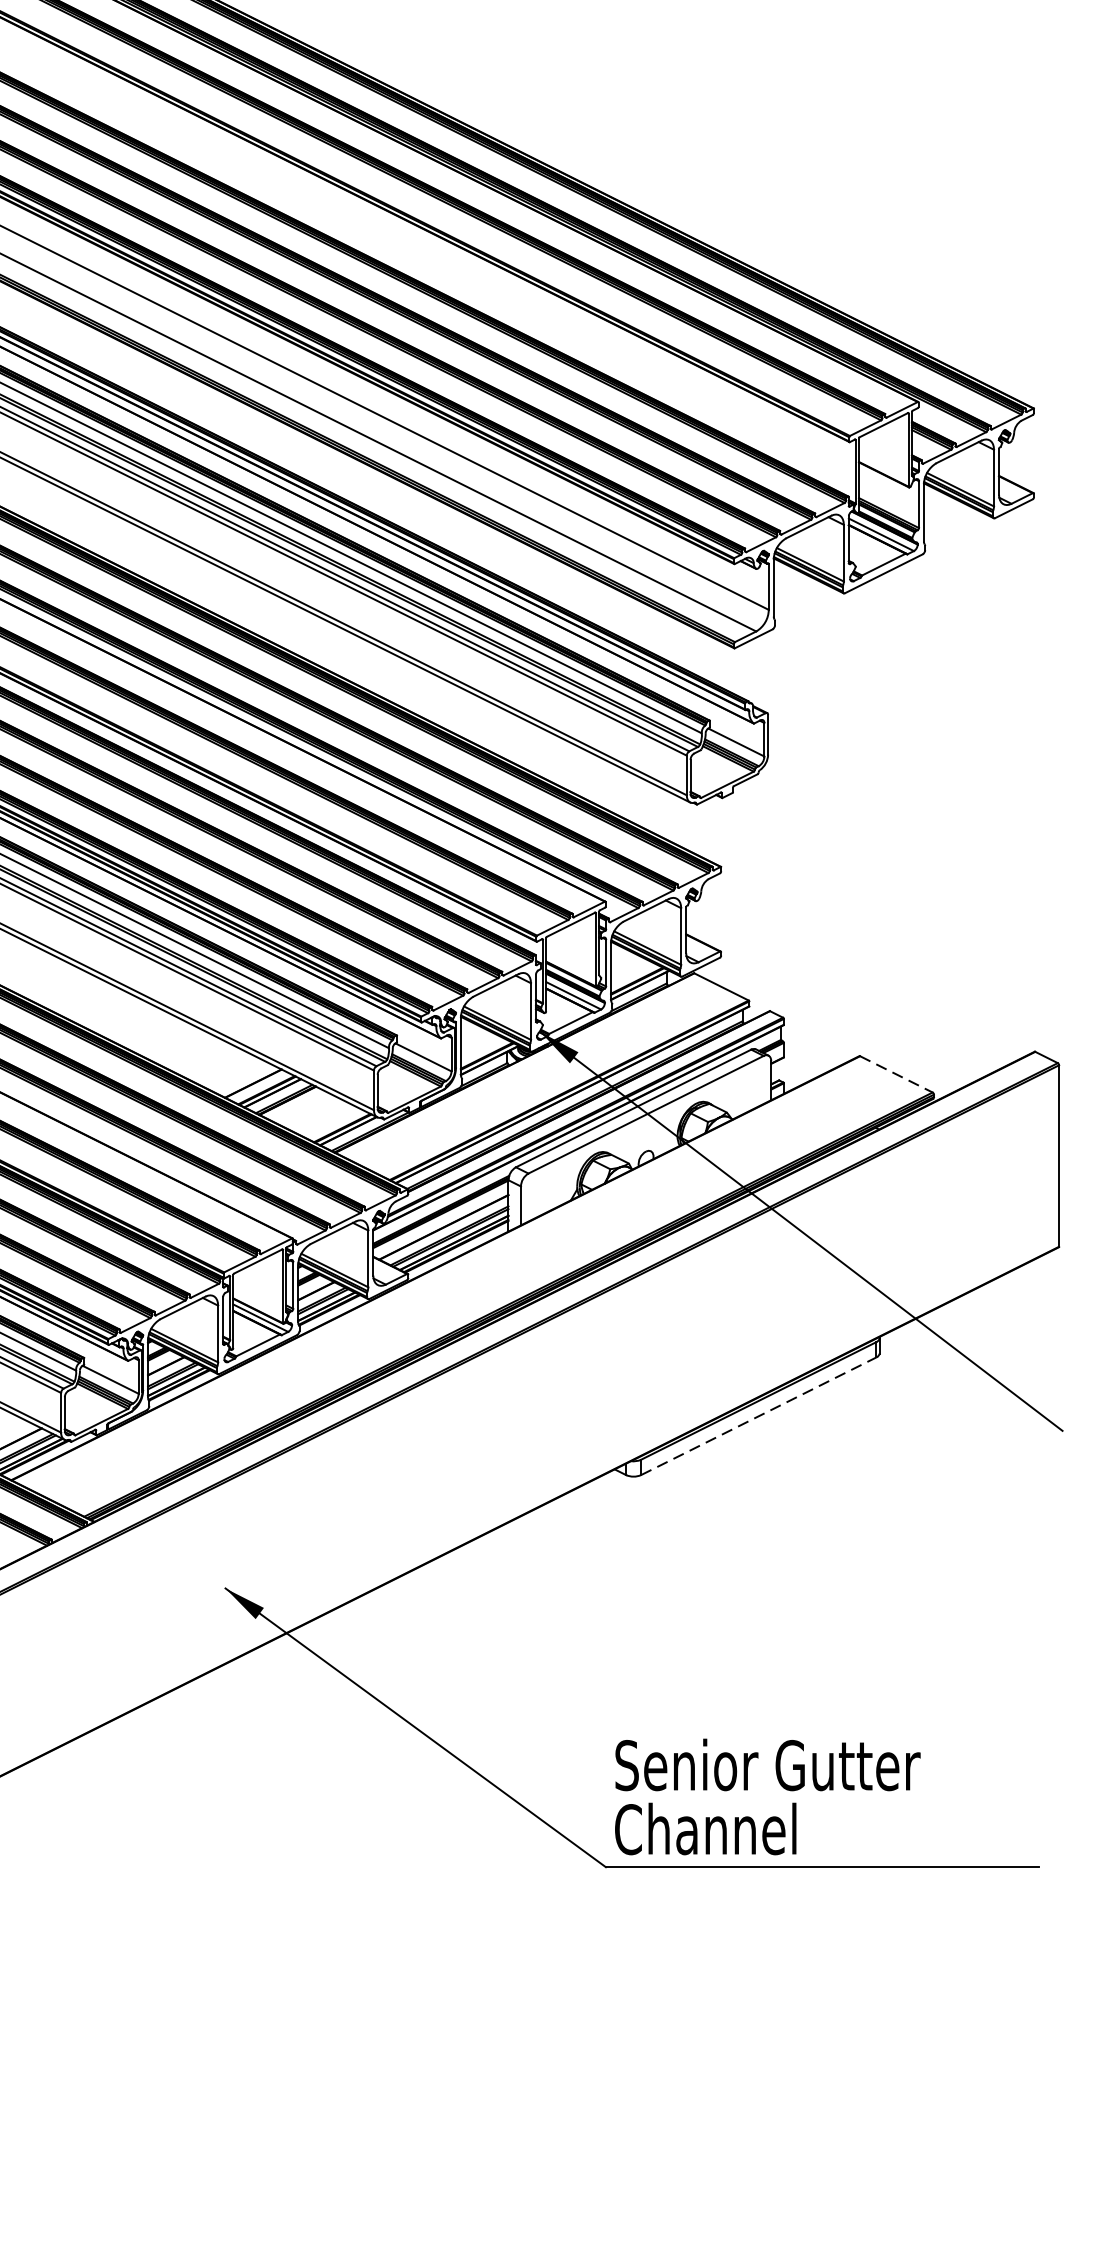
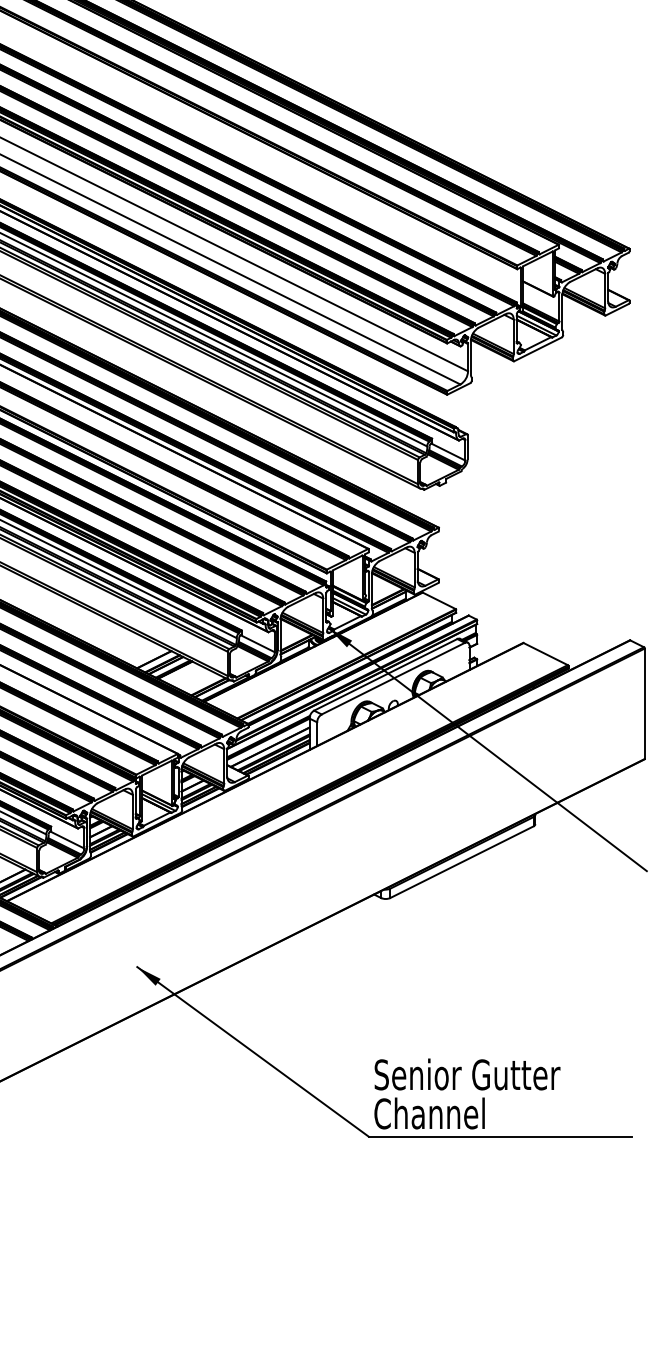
line: (896, 1075) -> (545, 654), dashed -> solid
line: (759, 1416) -> (462, 862), dashed -> solid

